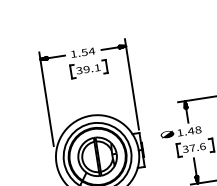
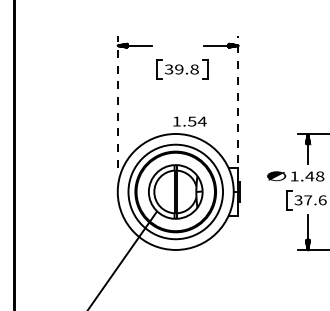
text: (82, 52) -> (189, 121), moved
text: (97, 67) -> (194, 69), 39.1 -> 39.8
line: (131, 84) -> (238, 99), solid -> dashed
line: (46, 99) -> (117, 101), solid -> dashed

